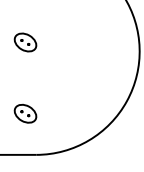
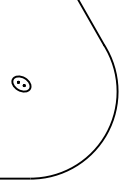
part: (25, 113) -> (21, 143), removed

